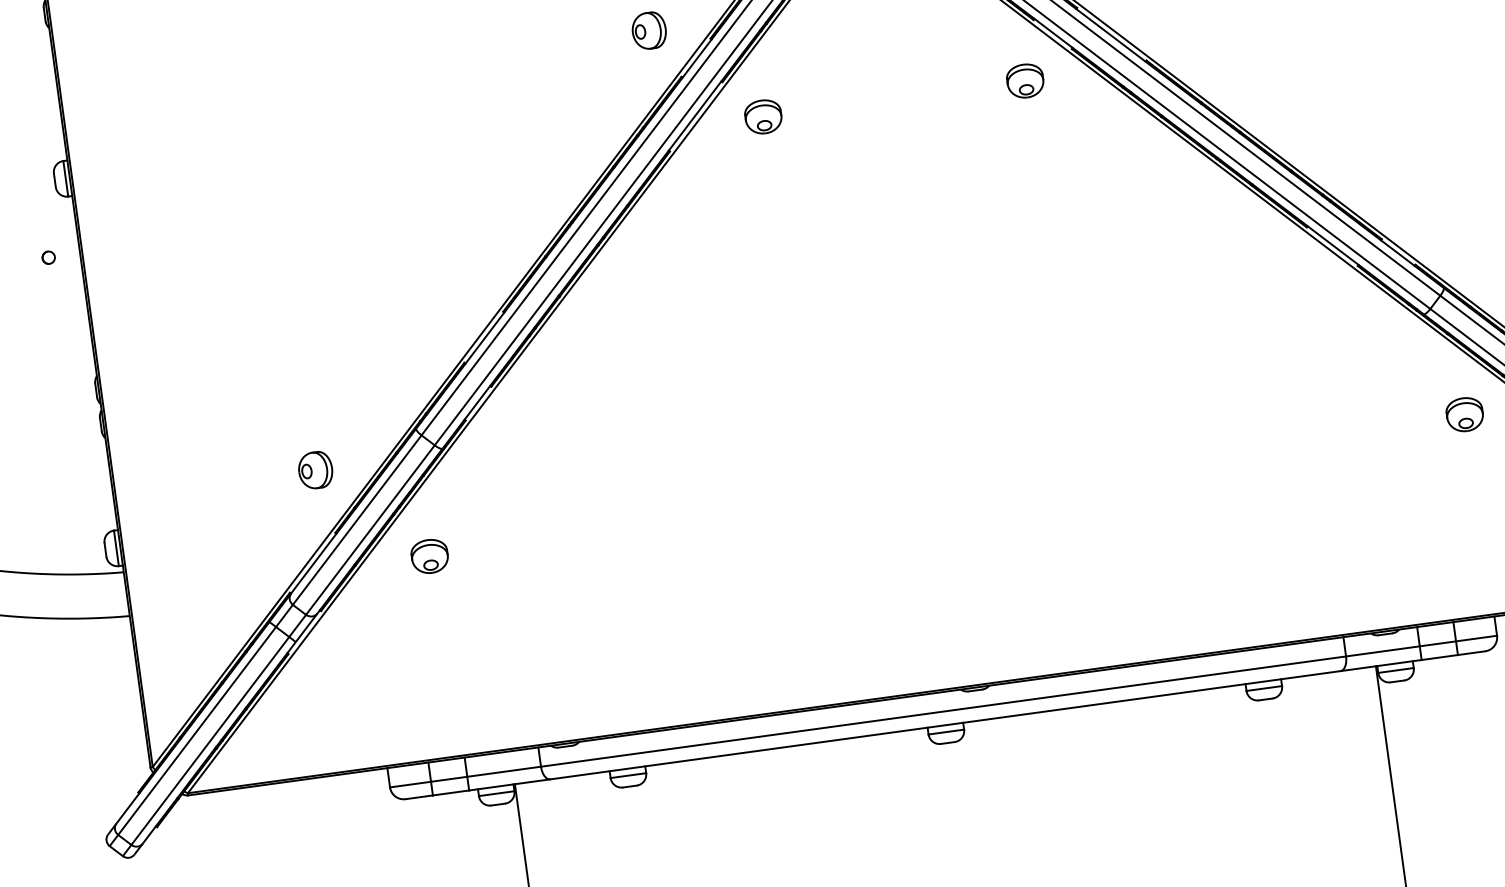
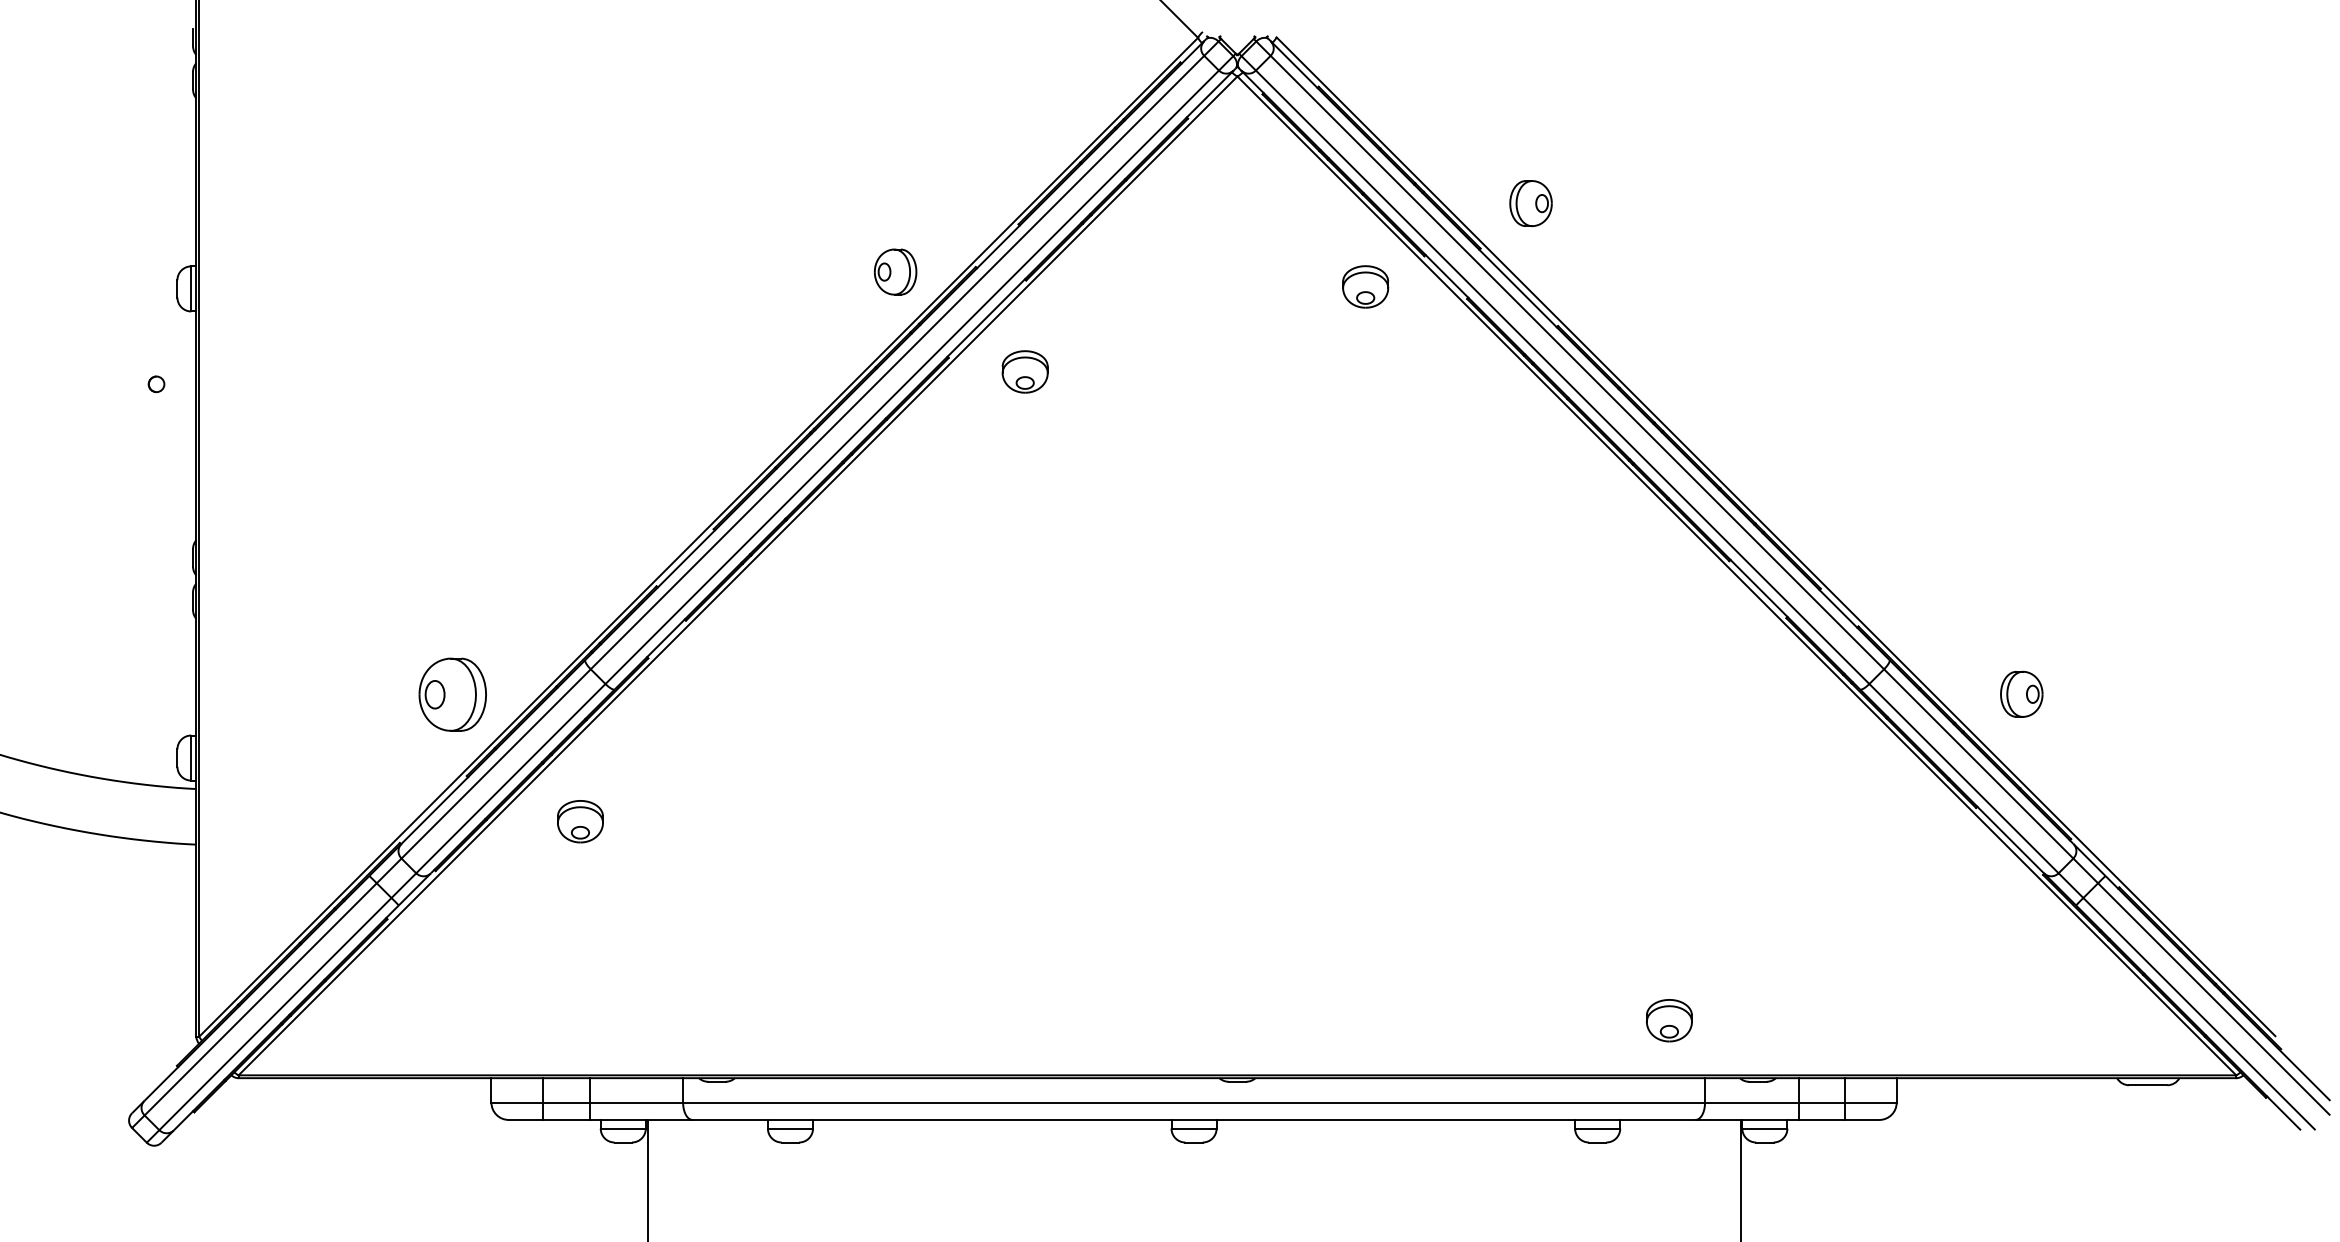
part: (649, 30) -> (895, 271), moved
part: (1025, 80) -> (1365, 286), moved
part: (762, 116) -> (1024, 371), moved
part: (1464, 414) -> (1669, 1020), moved
part: (315, 470) -> (452, 694), size x1.6

